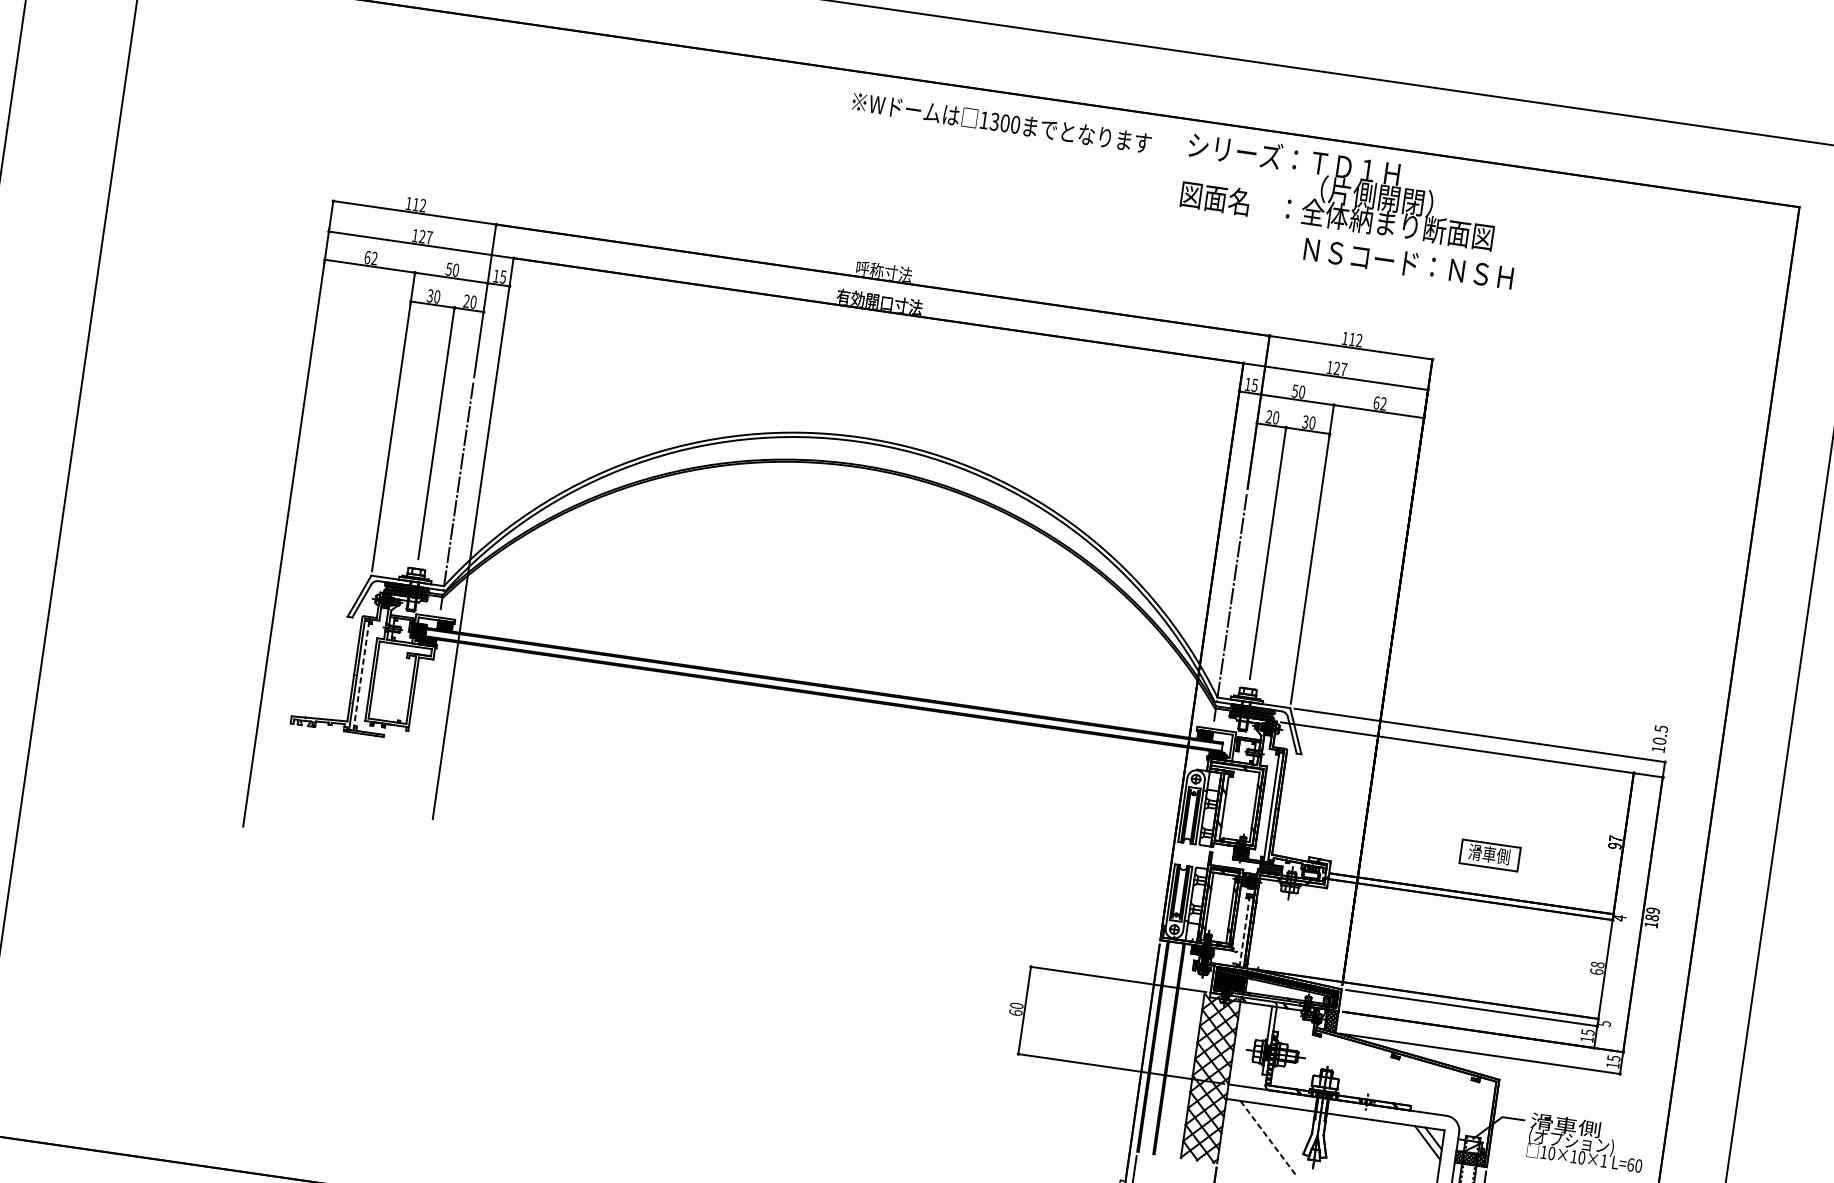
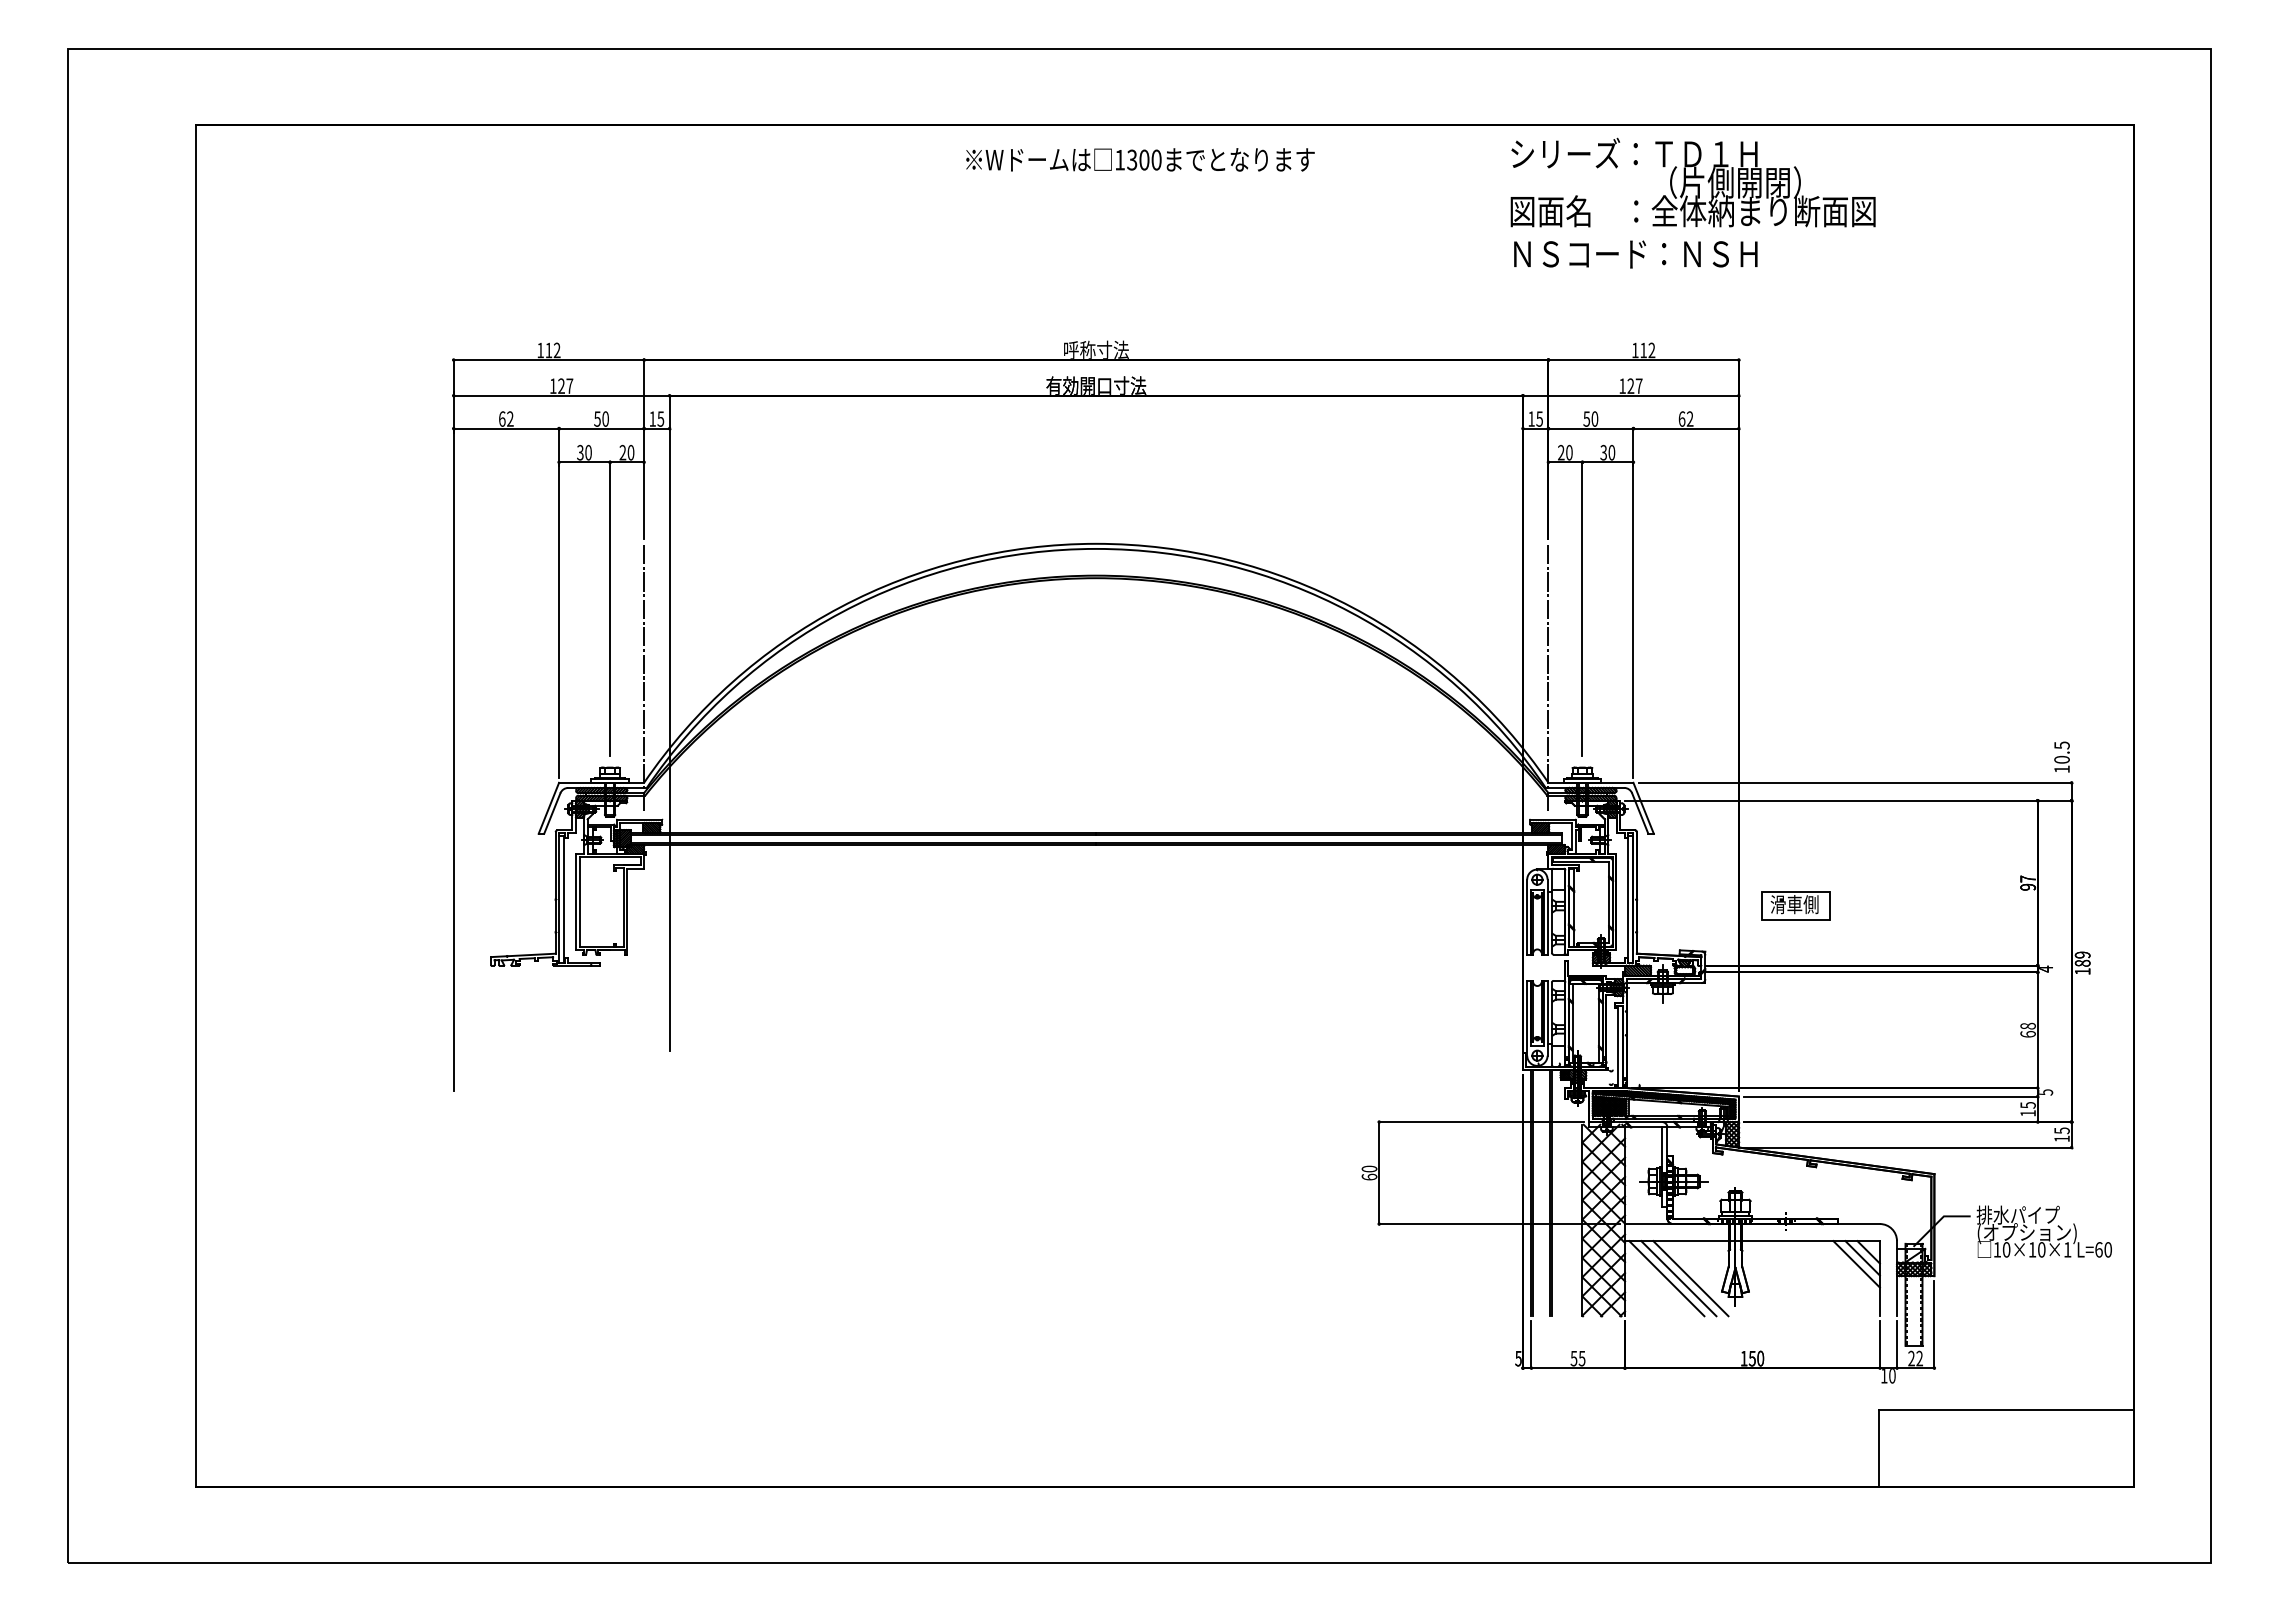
text: (1001, 122) -> (1140, 159), moved
text: (1340, 191) -> (1692, 182), moved
text: (1408, 263) -> (1635, 254), moved
line: (361, 676) -> (564, 899), dashed -> solid
part: (1489, 855) -> (1795, 905), moved
line: (1244, 932) -> (1618, 1047), dashed -> solid
text: (1565, 1124) -> (2017, 1214), 滑車側 -> 排水パイプ
line: (1257, 1136) -> (1666, 1278), added
line: (1267, 1137) -> (1678, 1278), dashed -> solid
line: (1277, 1139) -> (1690, 1278), added
line: (1421, 1147) -> (1856, 1264), added

